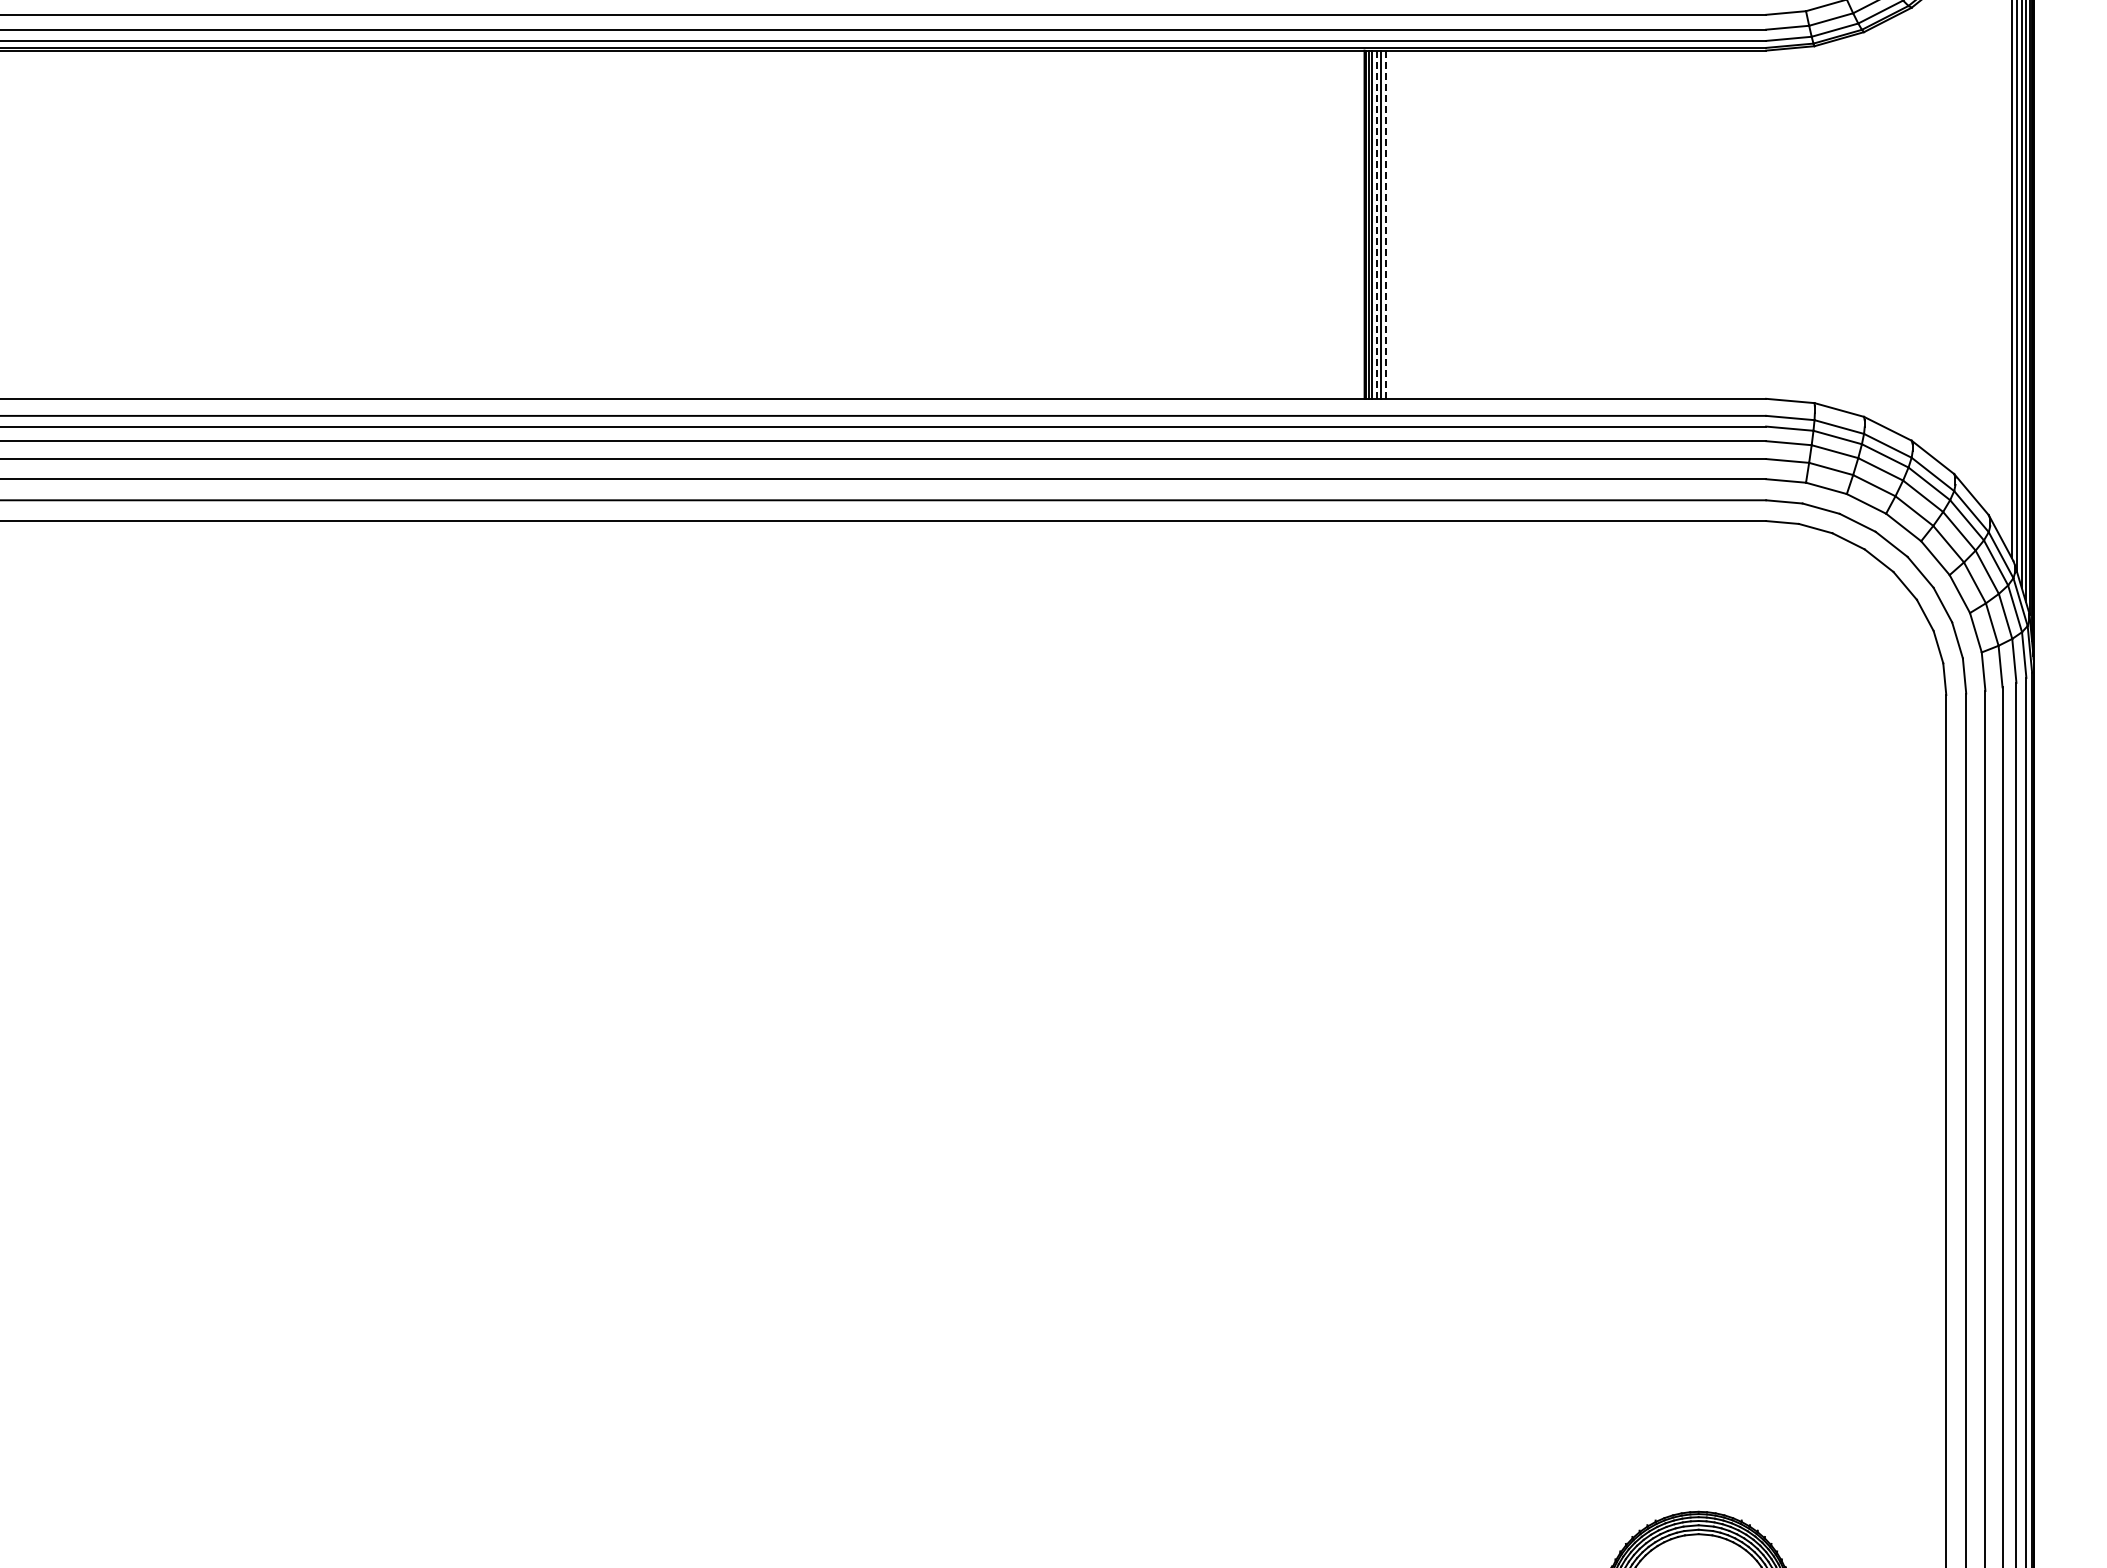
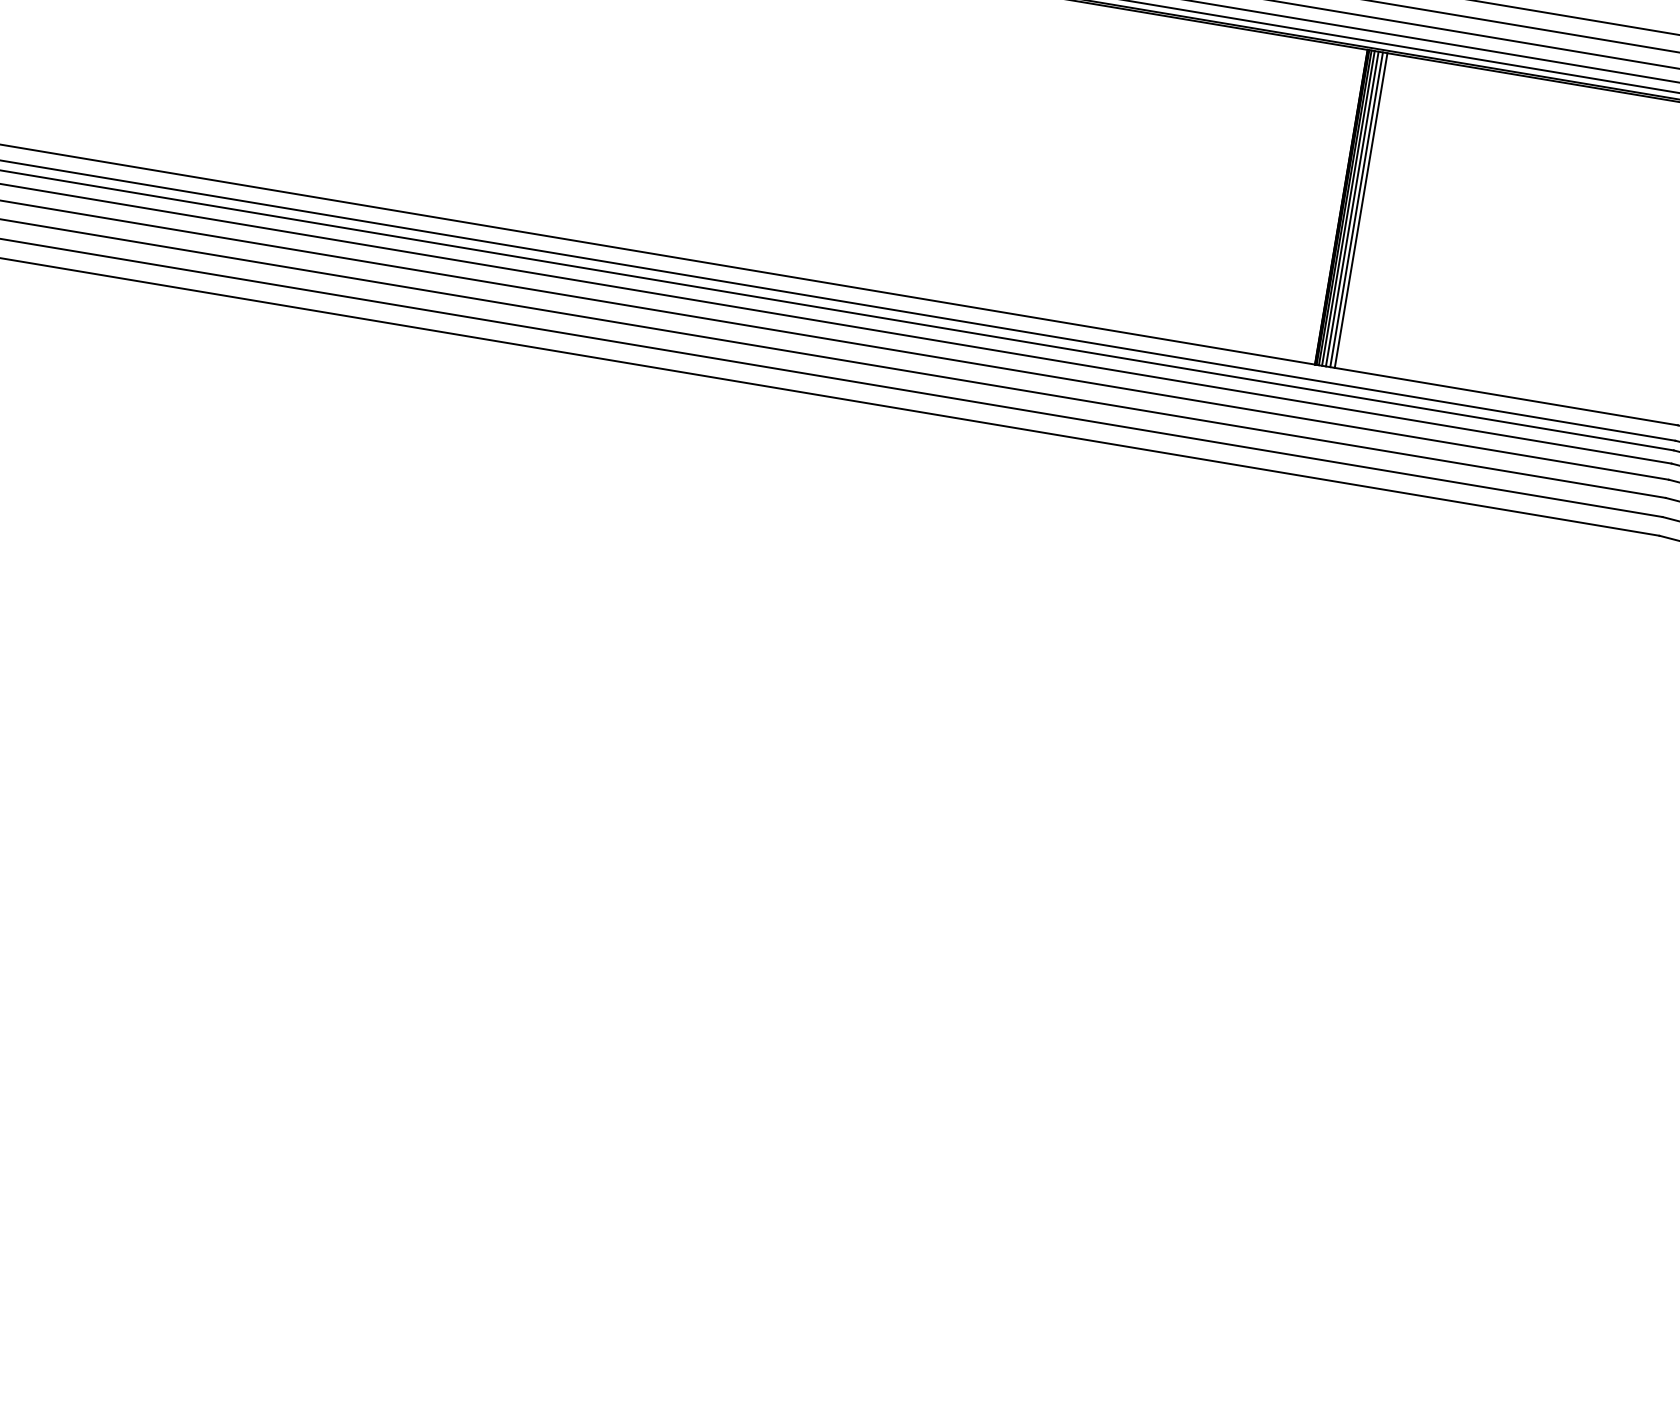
line: (1376, 224) -> (1352, 208), dashed -> solid
line: (1386, 224) -> (1361, 210), dashed -> solid

